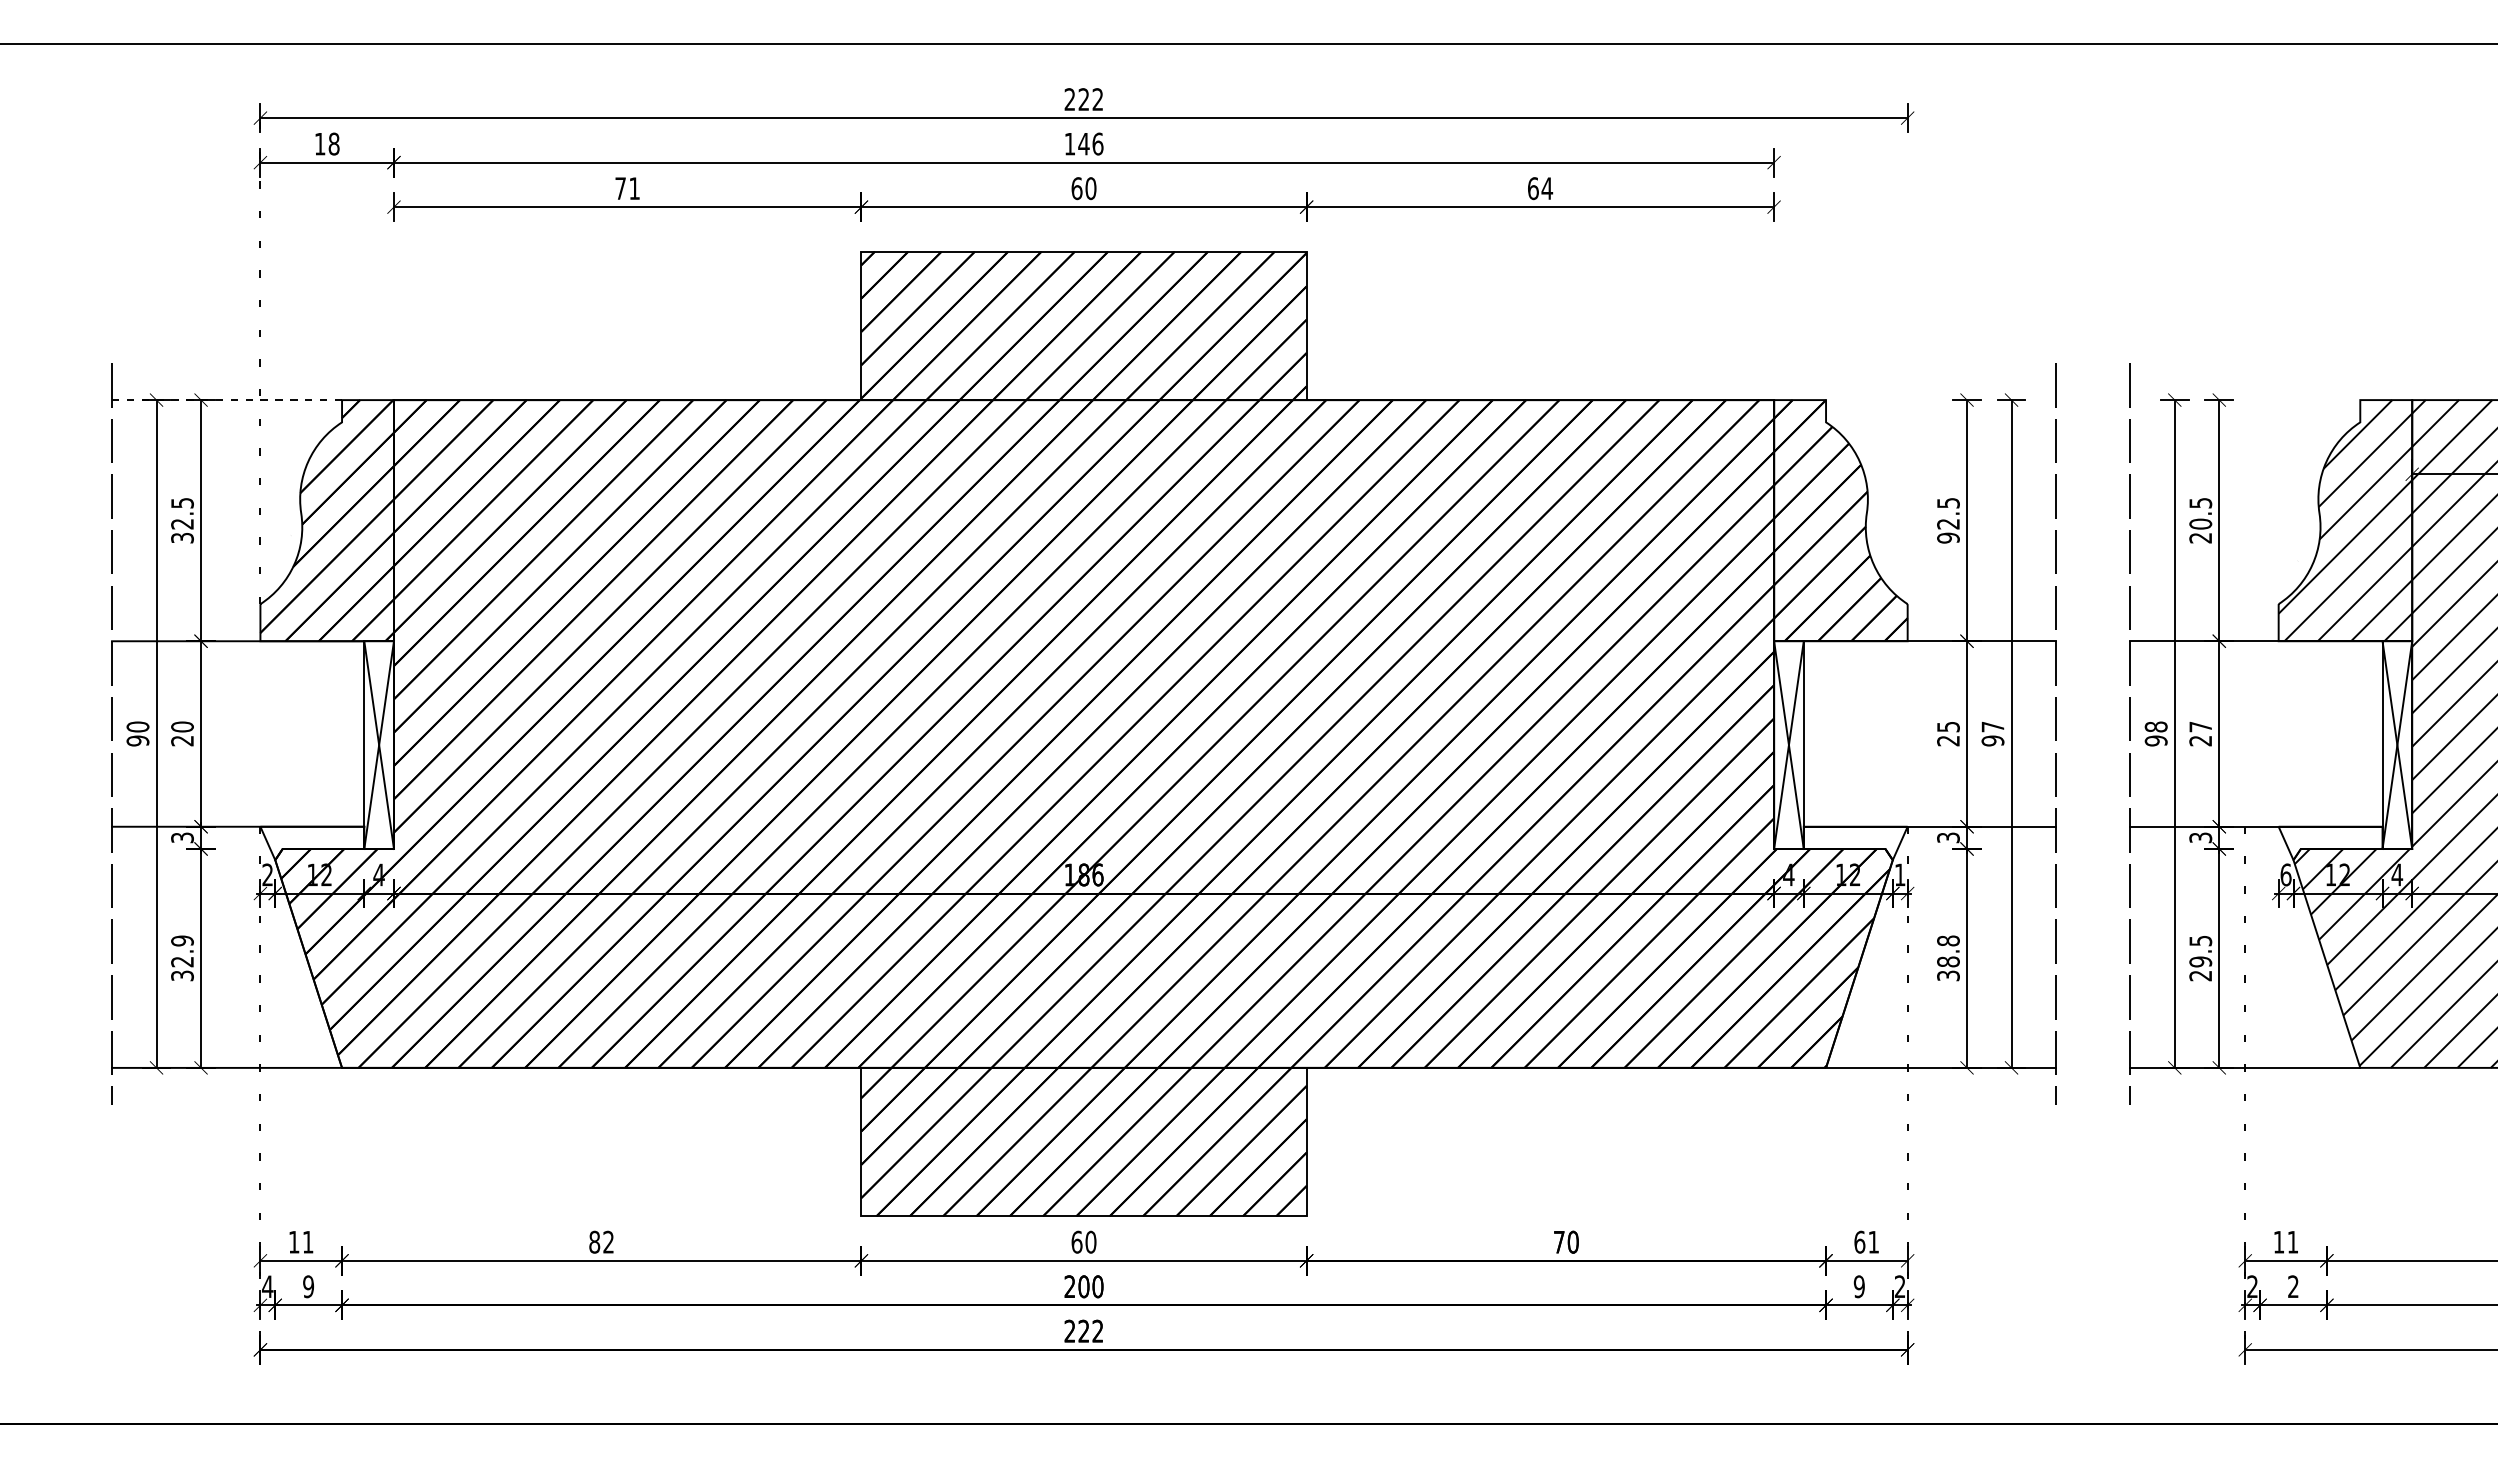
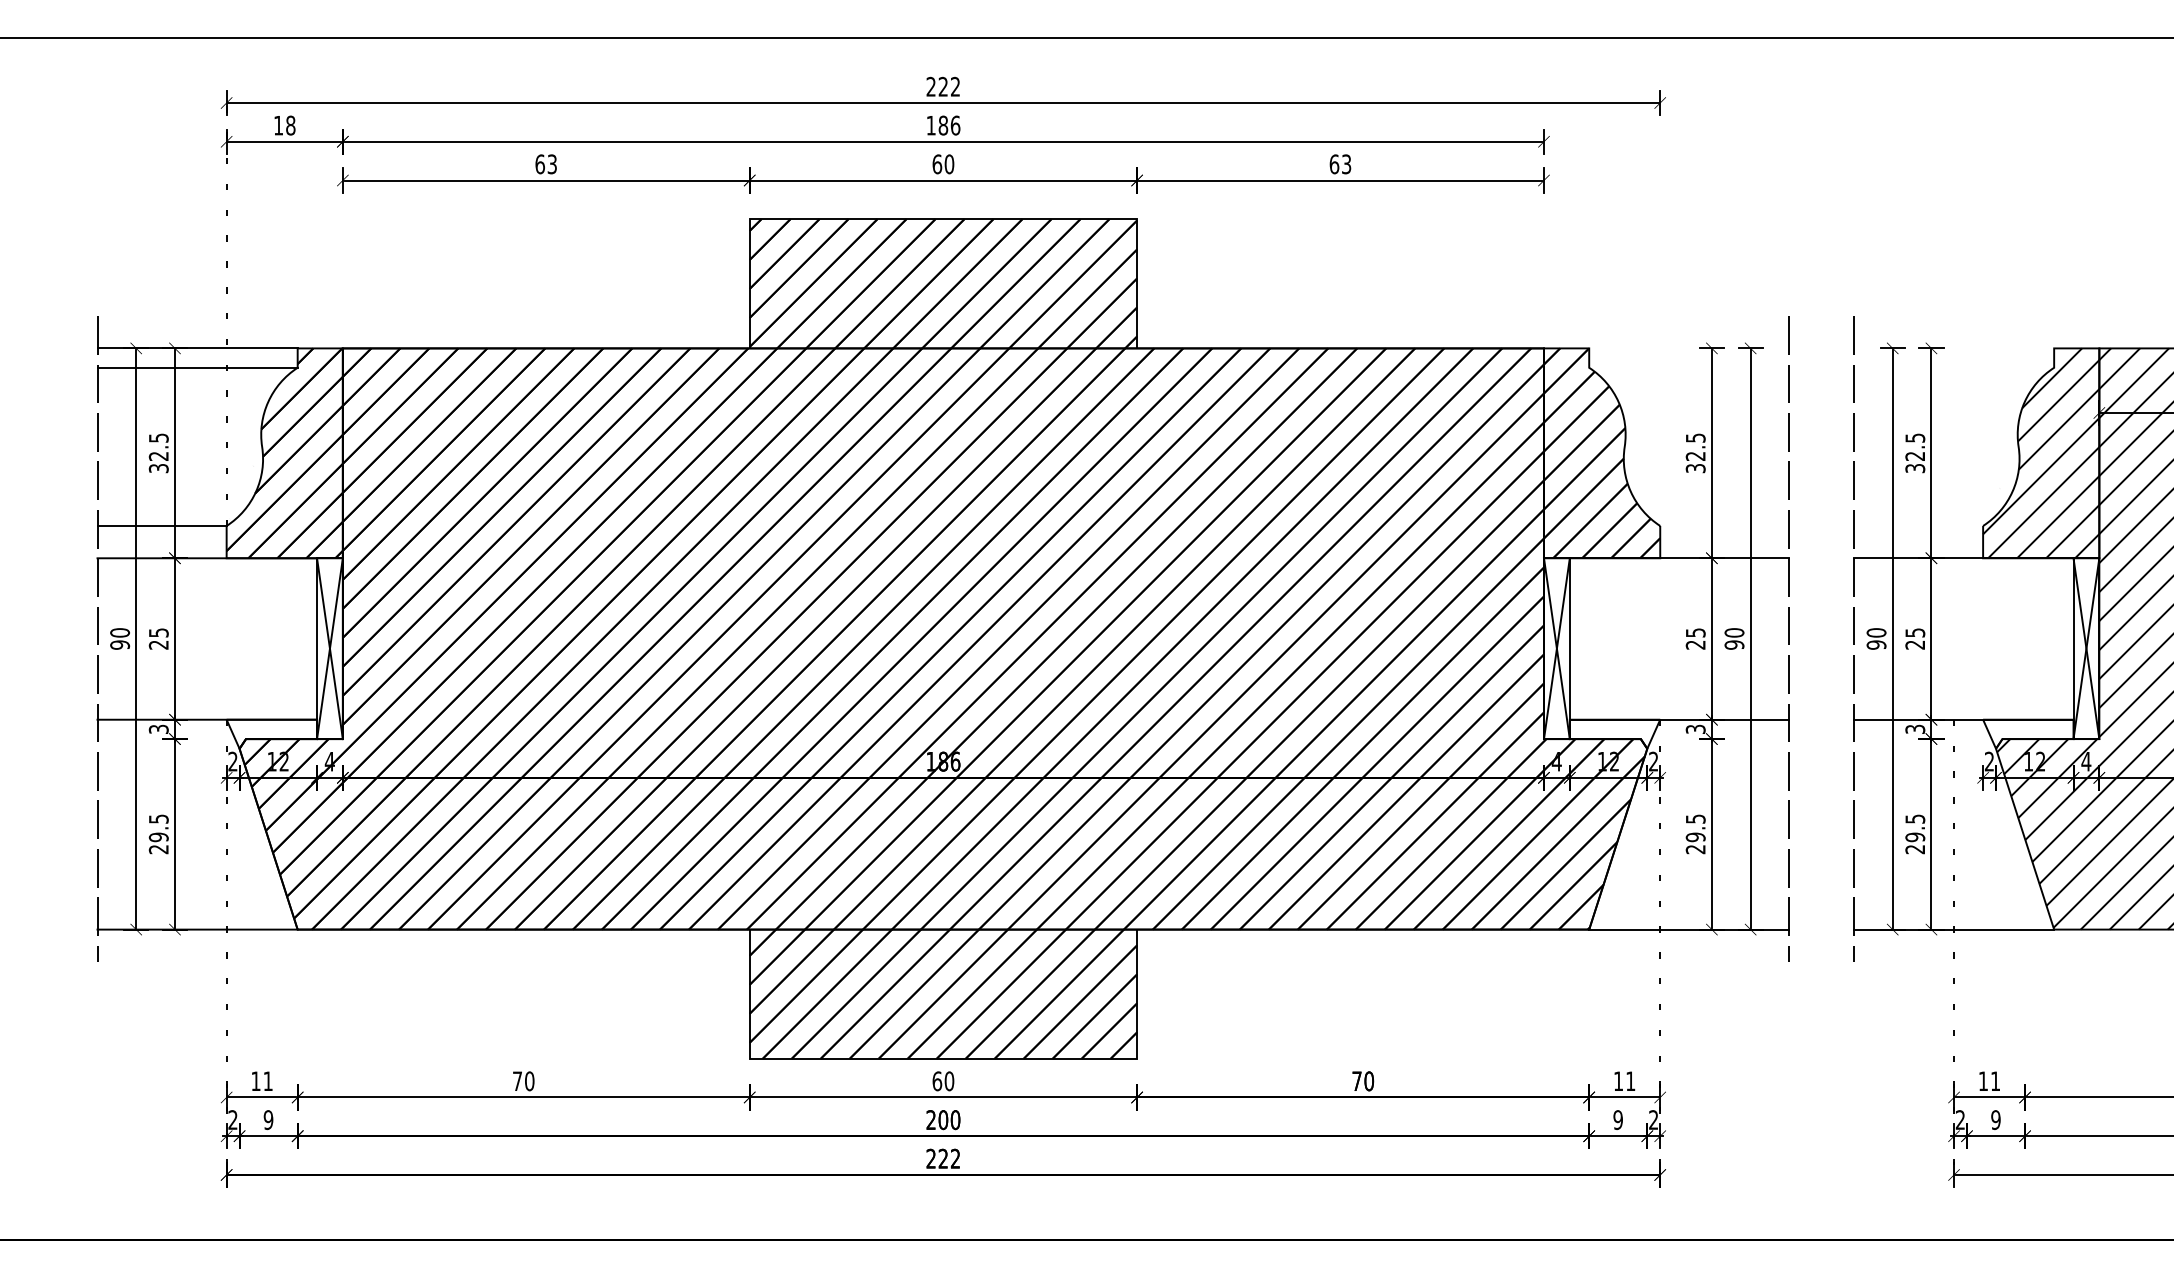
text: (1083, 143) -> (942, 125), 146 -> 186
text: (627, 188) -> (546, 164), 71 -> 63
text: (1547, 188) -> (1346, 164), 64 -> 63
line: (226, 400) -> (197, 348), dashed -> solid
line: (227, 422) -> (197, 367), added
text: (2200, 530) -> (1915, 461), 20.5 -> 32.5
text: (1948, 537) -> (1695, 467), 92.5 -> 32.5
line: (186, 604) -> (162, 526), added
text: (182, 726) -> (158, 632), 20 -> 25
text: (1992, 726) -> (1734, 632), 97 -> 90
text: (2156, 726) -> (1876, 632), 98 -> 90
text: (2200, 726) -> (1915, 632), 27 -> 25
text: (1899, 874) -> (1653, 761), 1 -> 2
text: (2285, 874) -> (1989, 761), 6 -> 2
text: (182, 958) -> (158, 834), 32.9 -> 29.5
text: (1948, 958) -> (1695, 834), 38.8 -> 29.5
text: (601, 1241) -> (523, 1080), 82 -> 70
text: (1859, 1241) -> (1618, 1080), 61 -> 11
text: (267, 1286) -> (232, 1119), 4 -> 2
text: (2293, 1286) -> (1996, 1119), 2 -> 9

